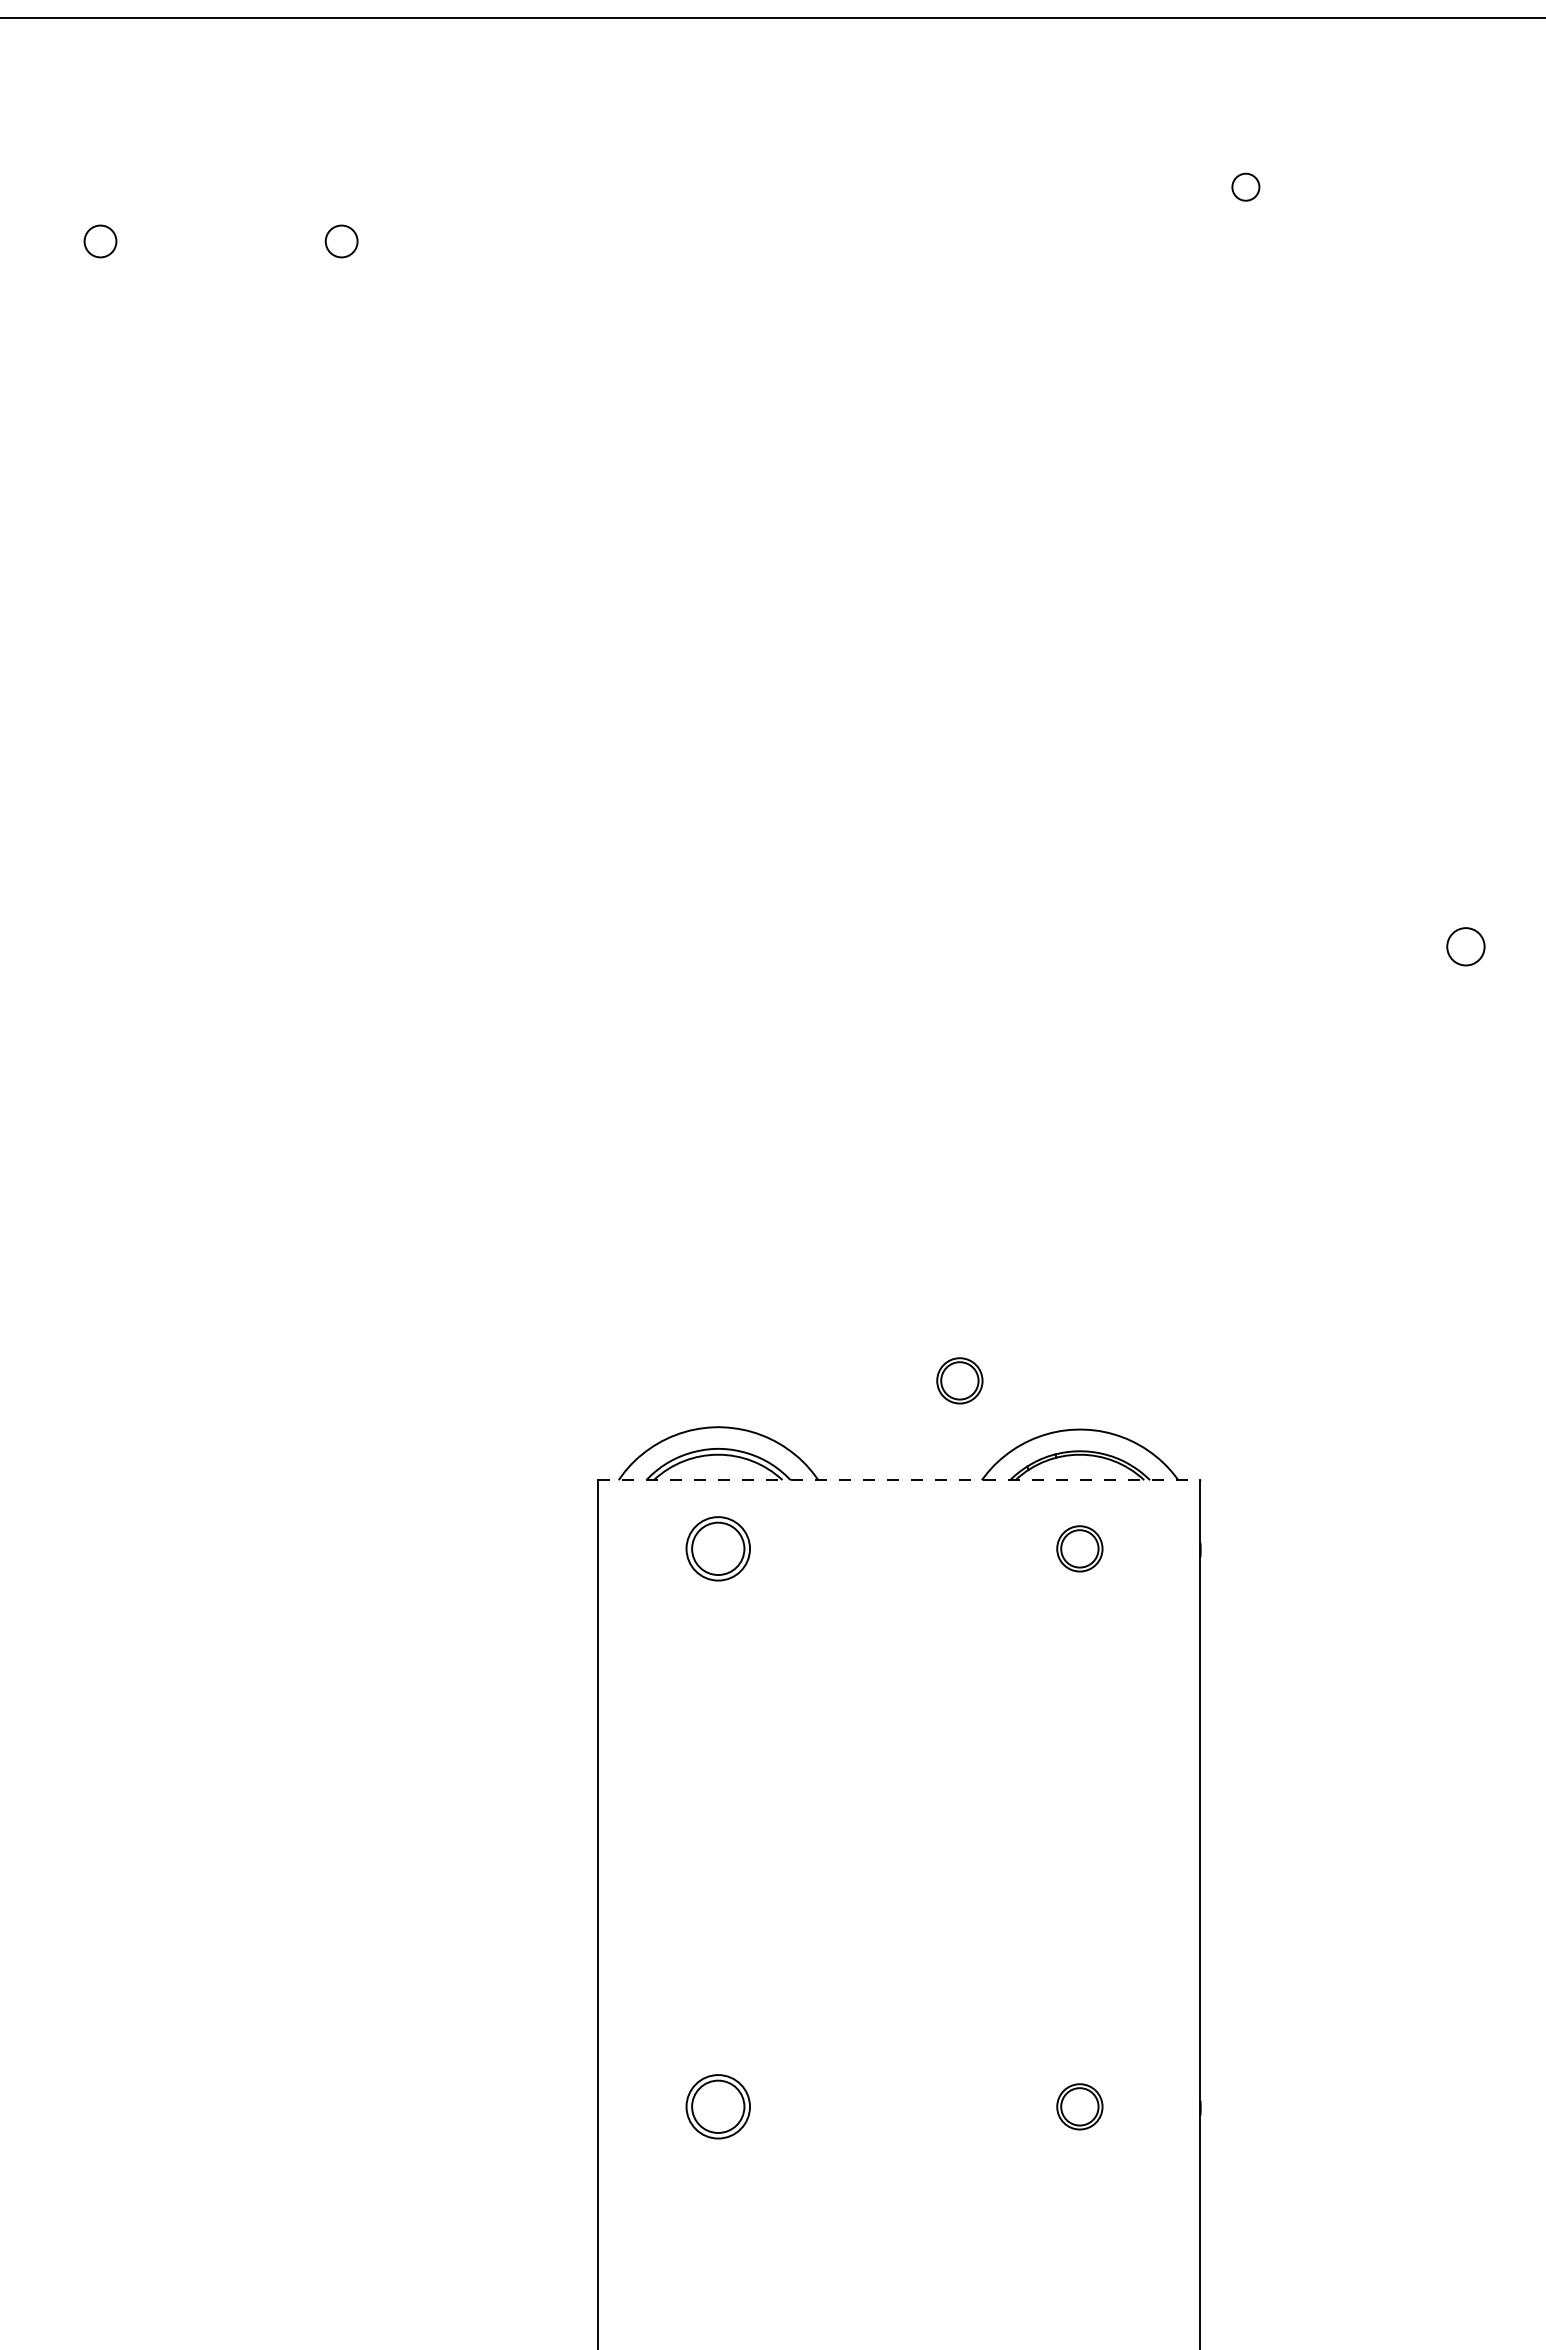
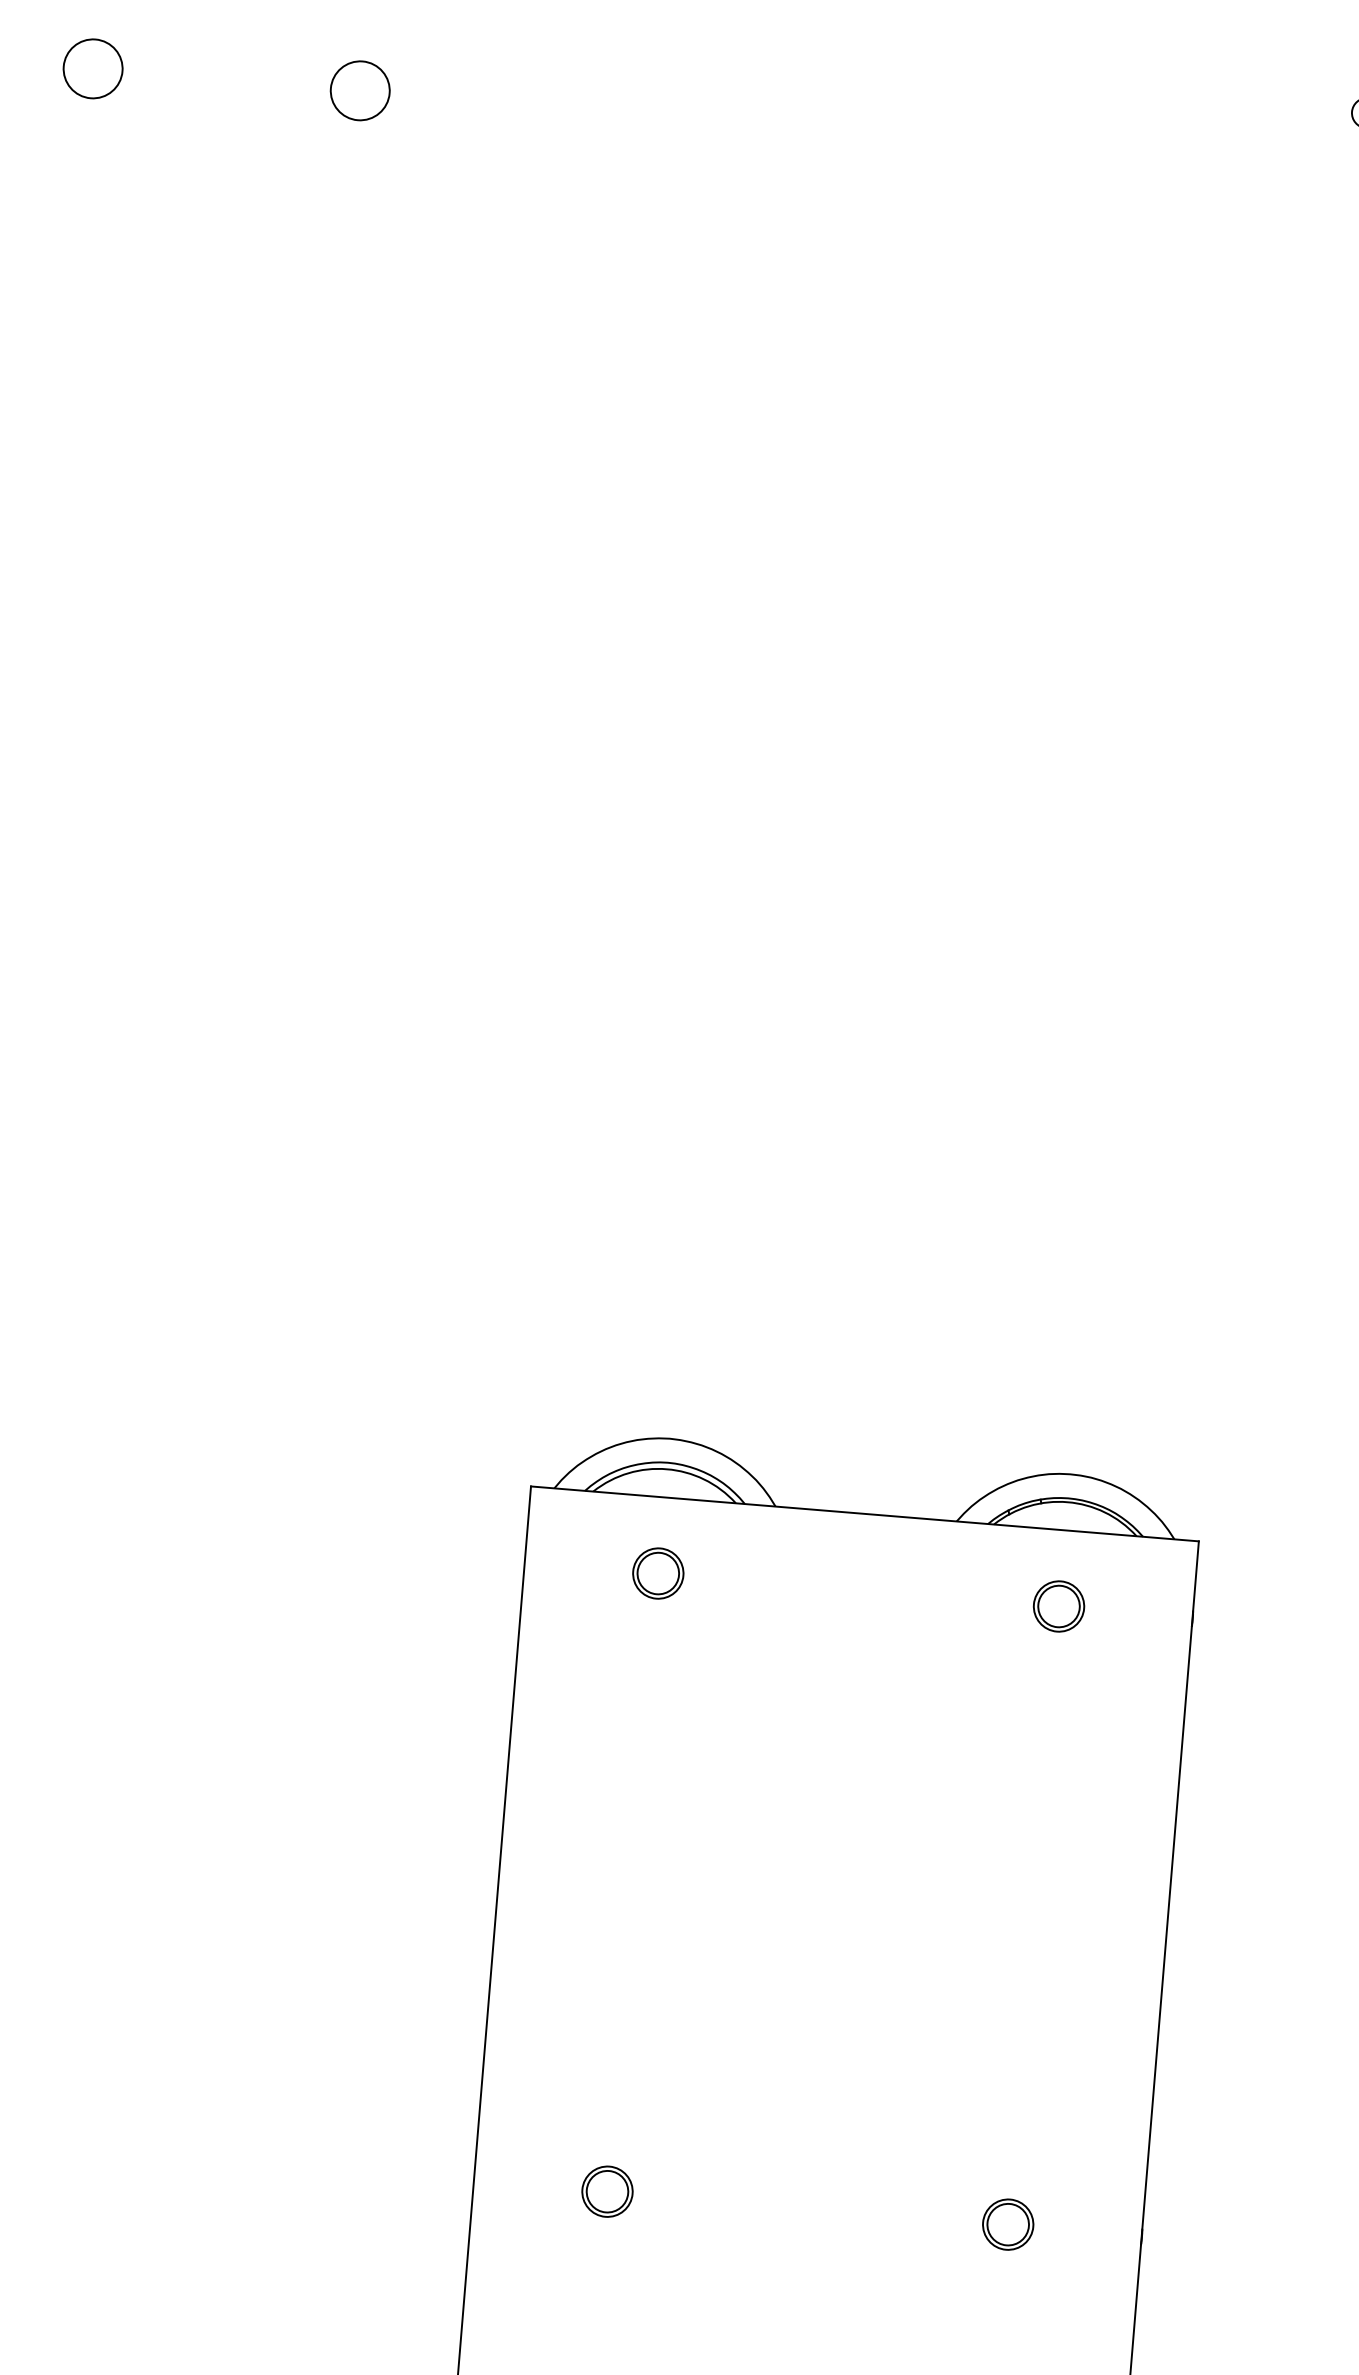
circle: (100, 241) -> (93, 68), size x1.67
circle: (341, 241) -> (360, 90), size x1.67
part: (959, 1380) -> (940, 1408), removed
line: (899, 1480) -> (865, 1514), dashed -> solid
part: (717, 1548) -> (657, 1573), size x0.71
part: (717, 2106) -> (606, 2191), size x0.71

